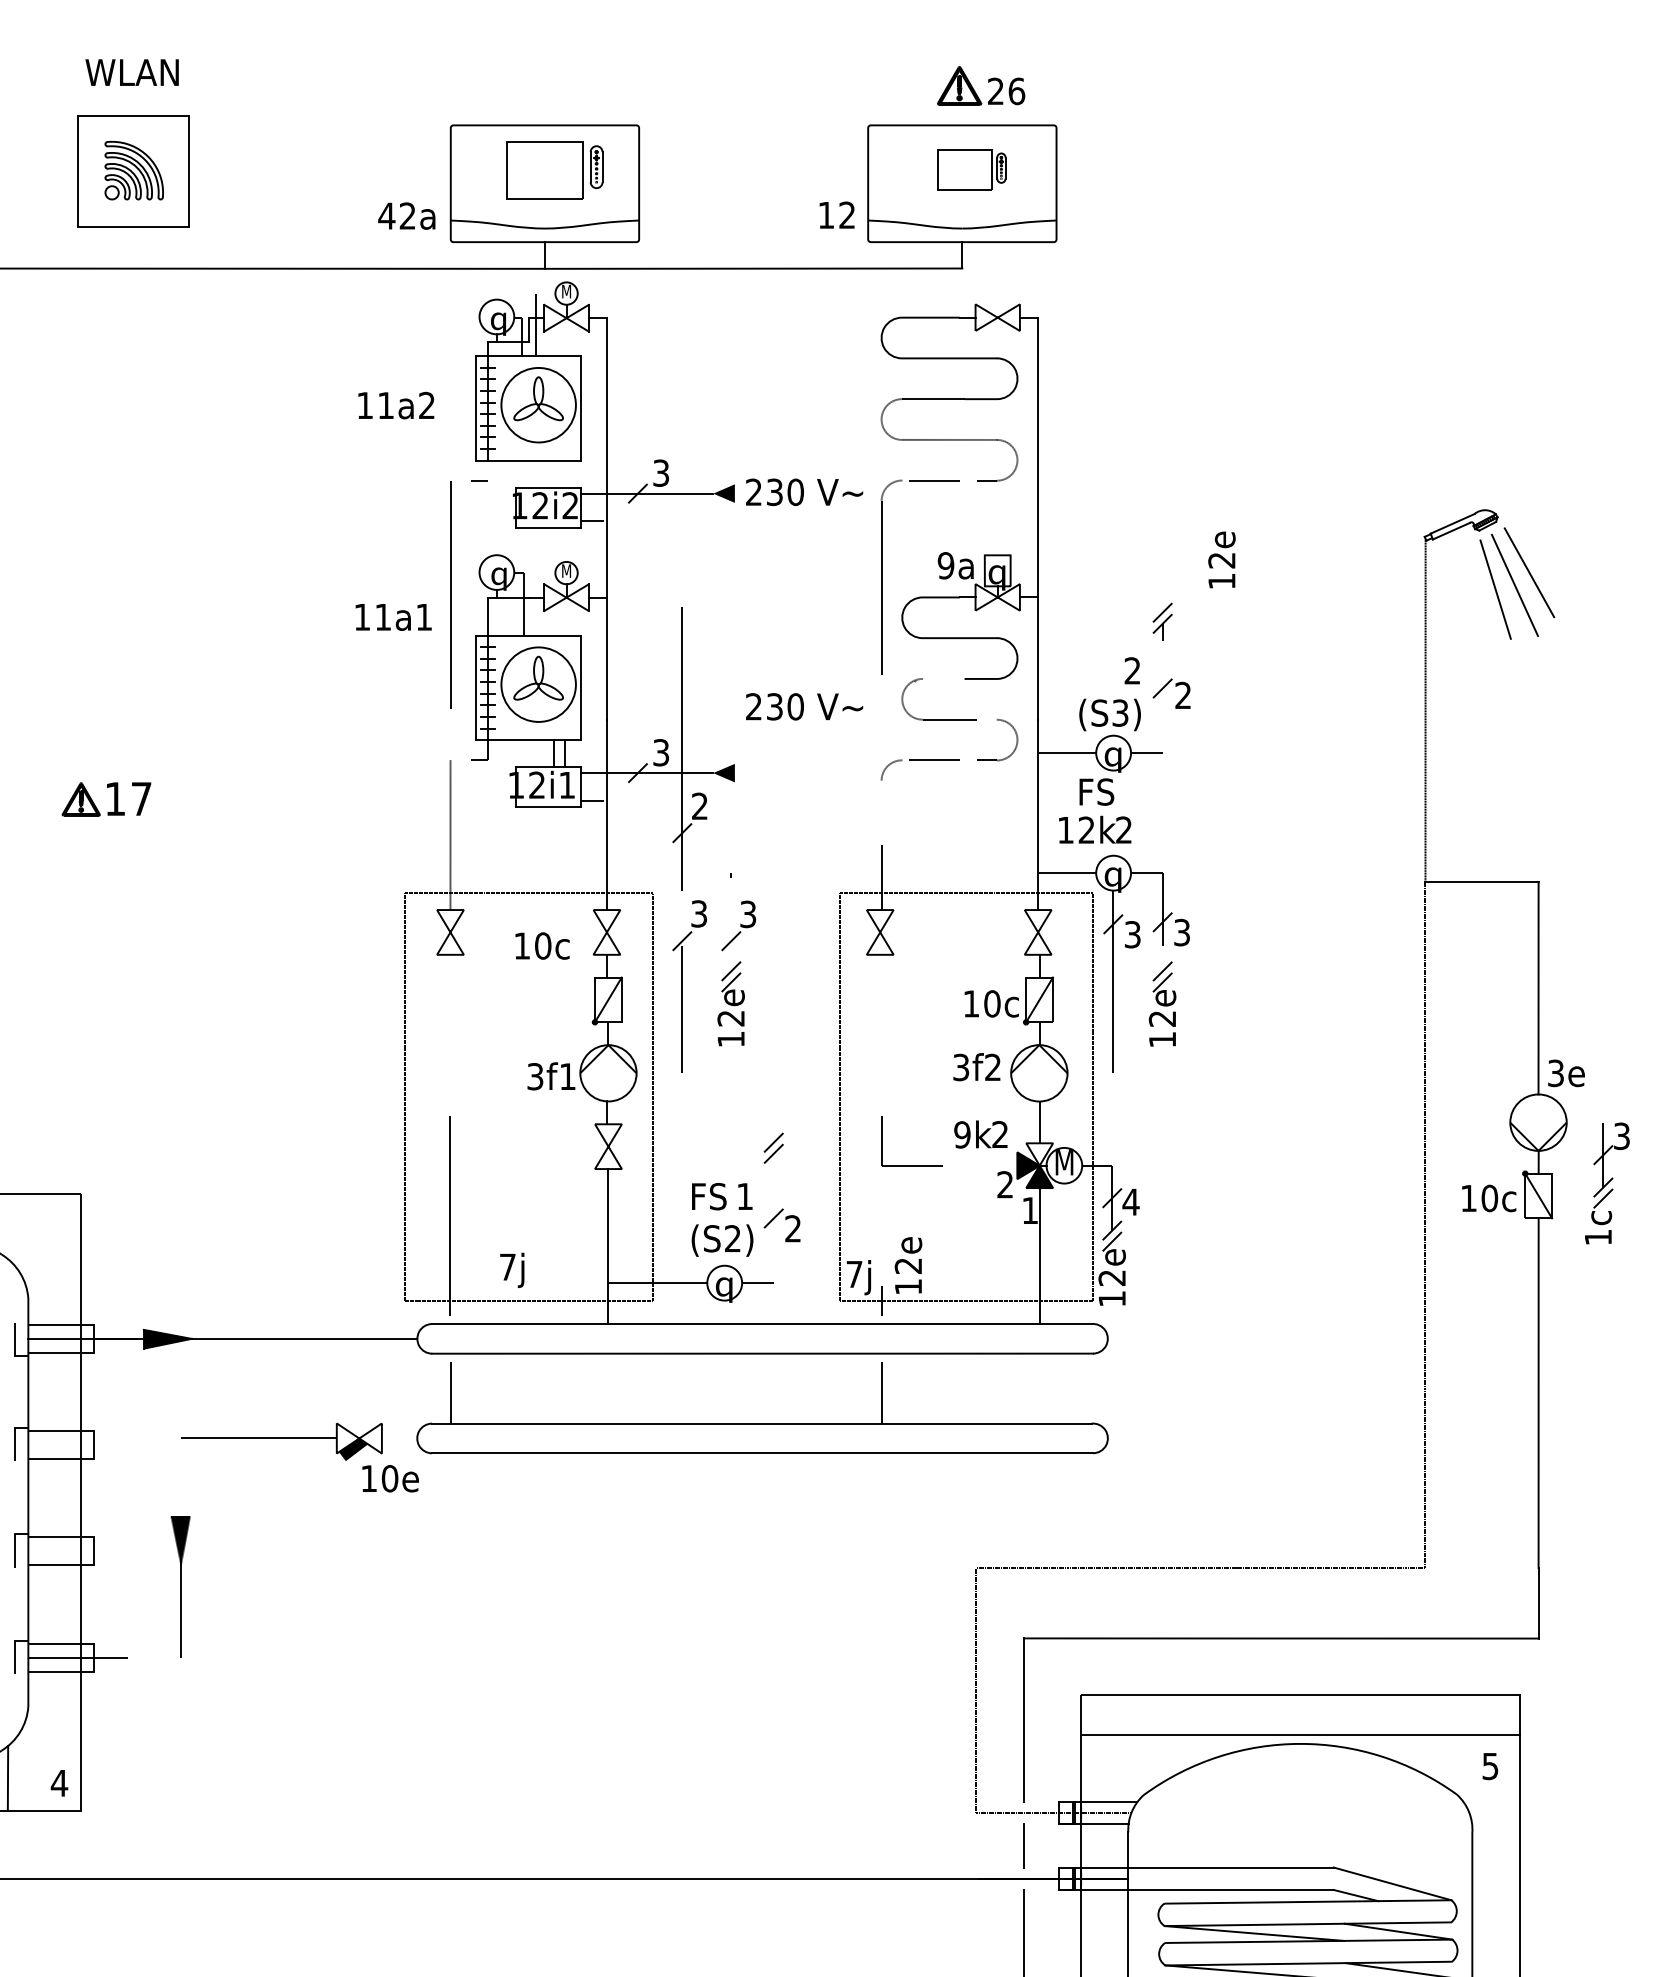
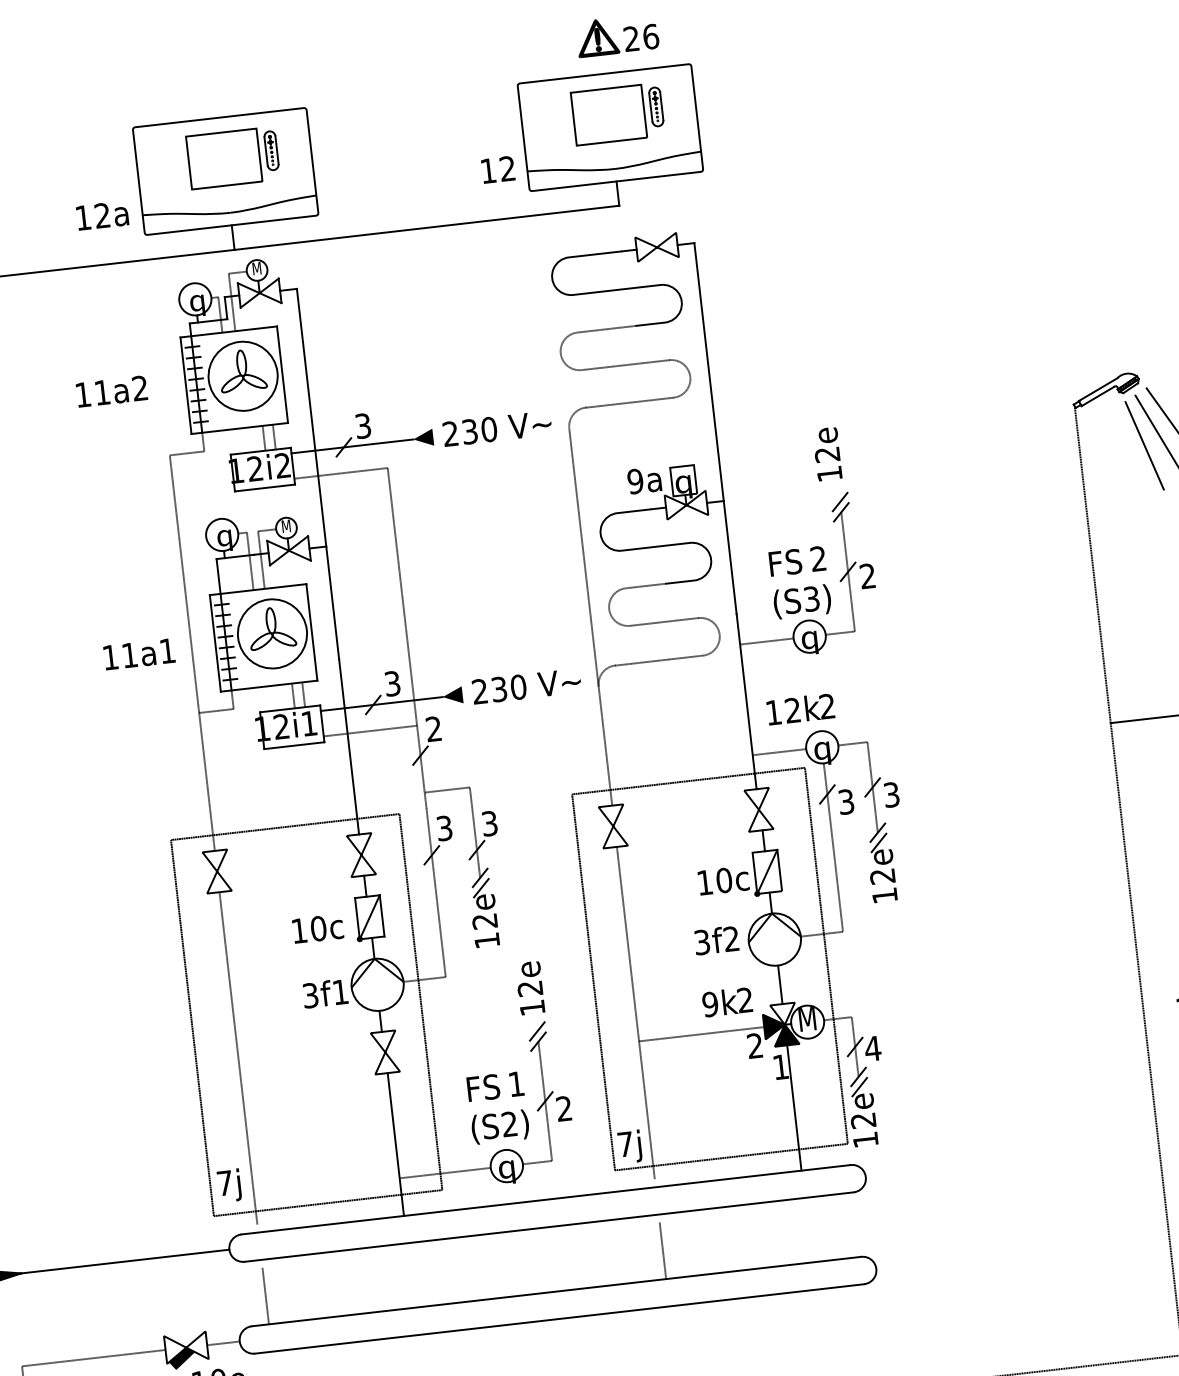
part: (971, 170) -> (617, 114), size x1.43
text: (386, 215) -> (82, 217), 42a -> 12a
text: (1221, 559) -> (827, 453), moved
line: (535, 604) -> (261, 560), added
text: (393, 617) -> (139, 654), moved
text: (804, 706) -> (526, 686), moved
text: (1096, 791) -> (785, 562), moved
text: (542, 945) -> (317, 928), moved
text: (908, 1265) -> (530, 988), moved
text: (512, 1269) -> (229, 1184), moved

